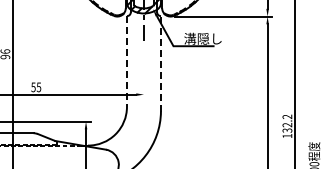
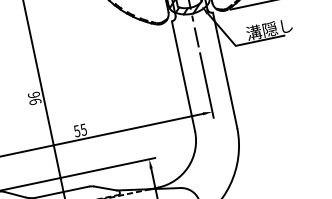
line: (126, 62) -> (183, 77), dashed -> solid
line: (160, 63) -> (224, 70), dashed -> solid
line: (143, 72) -> (206, 85), added

